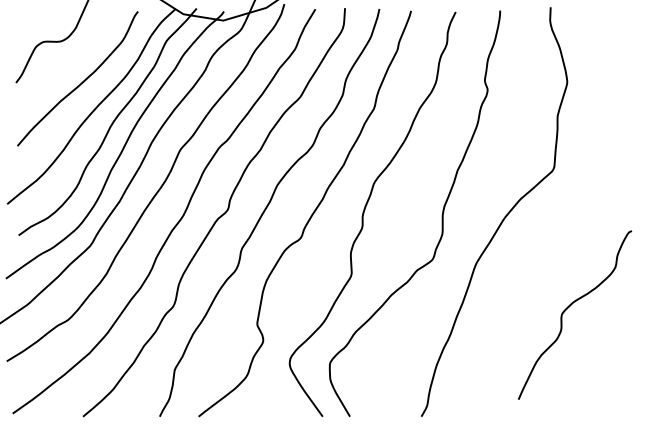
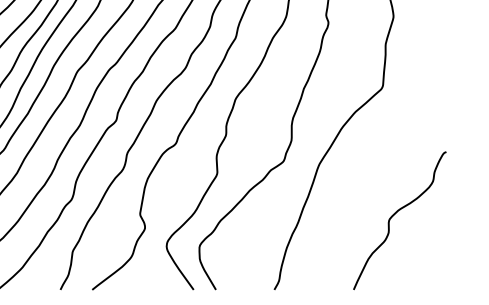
curve: (569, 307) -> (395, 214), moved

